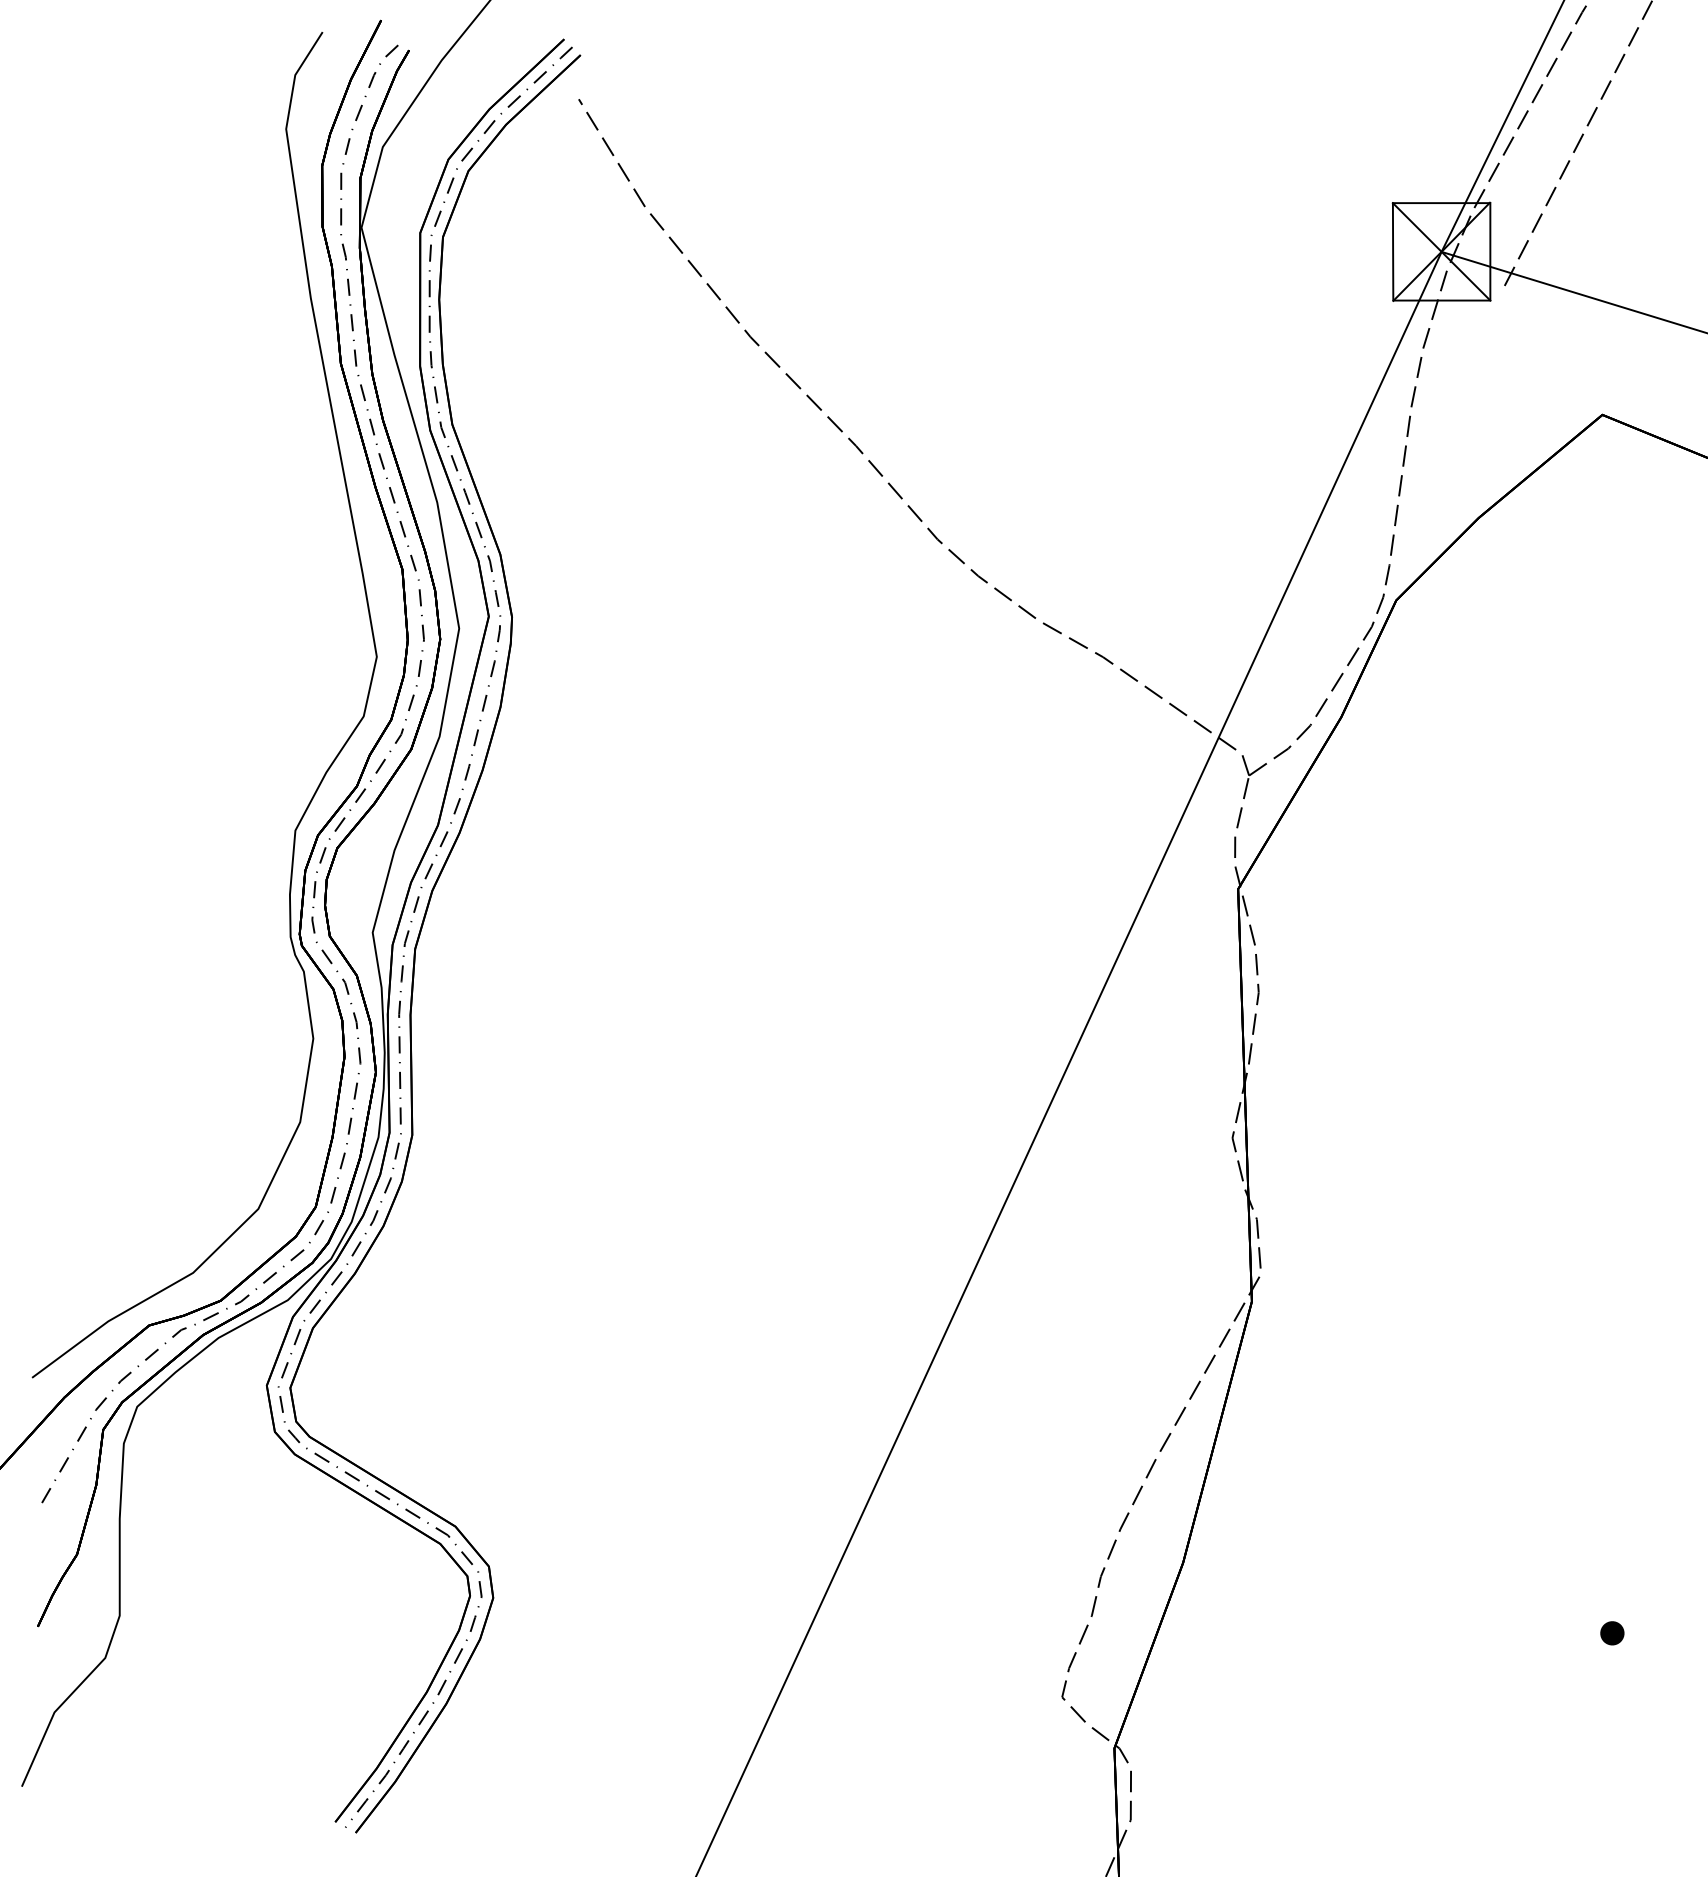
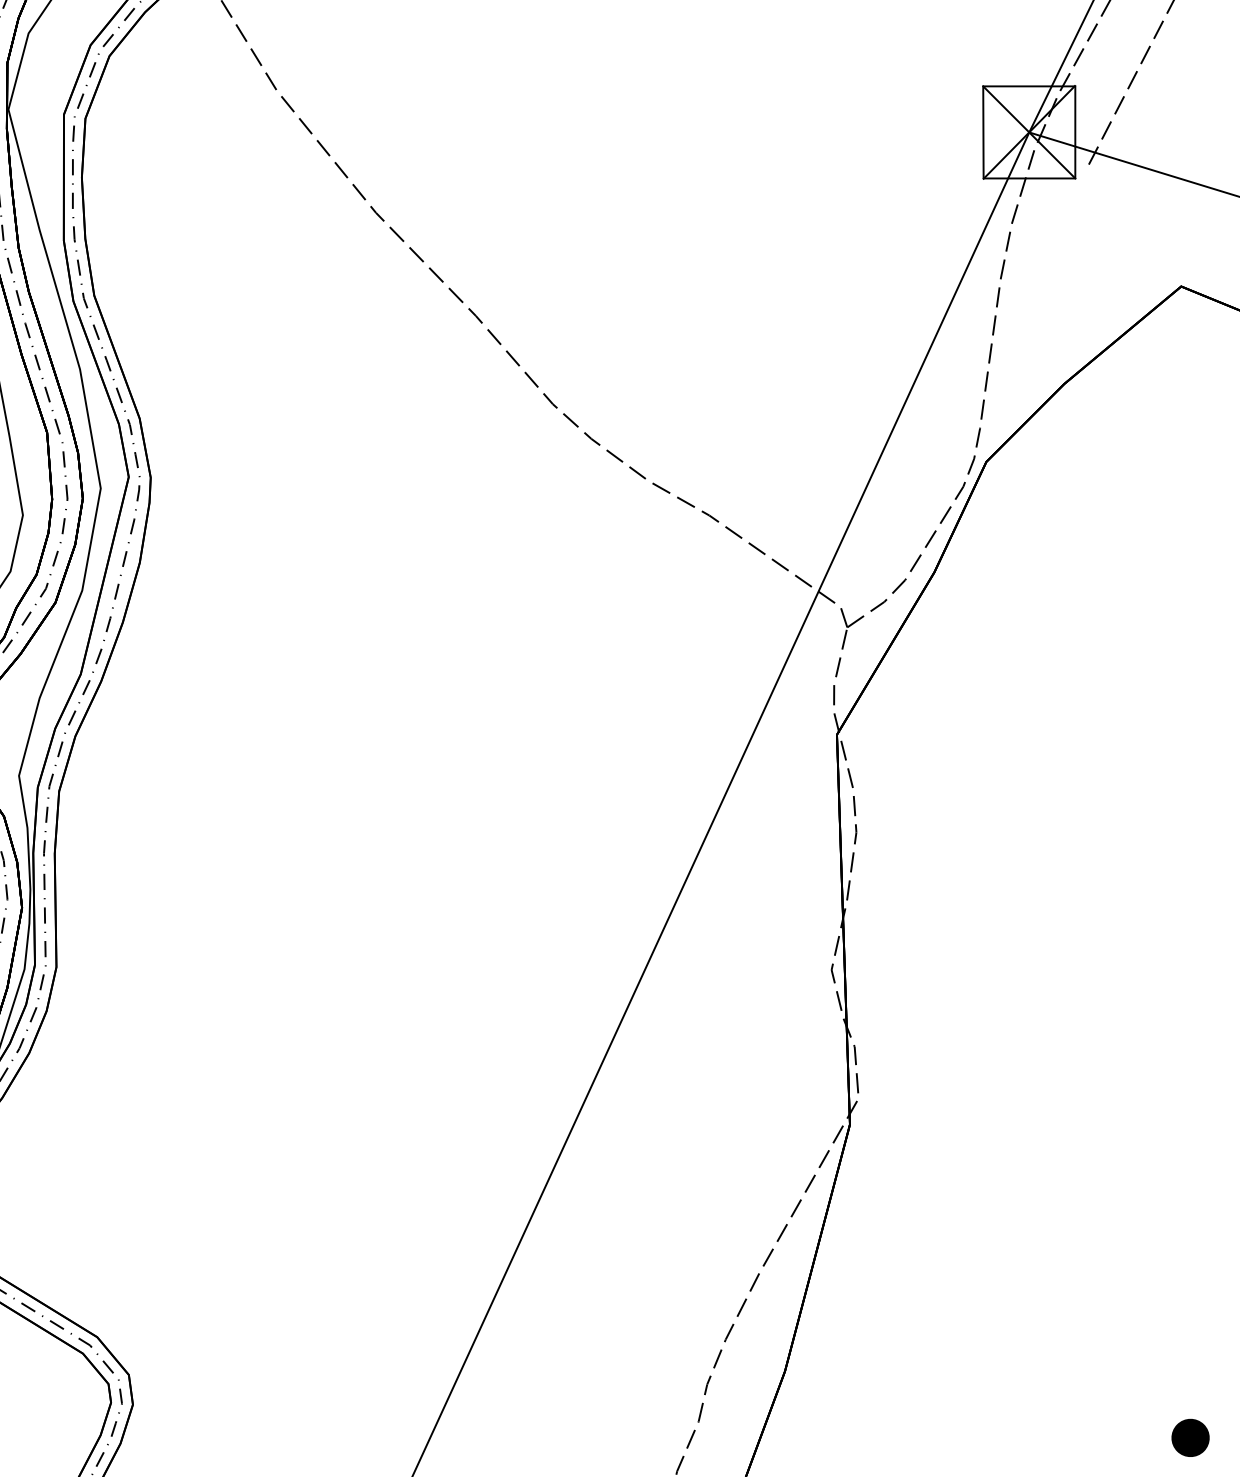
part: (1612, 1633) -> (1190, 1438), size x1.67

